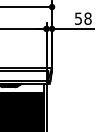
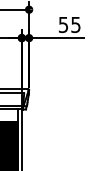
text: (87, 18) -> (75, 24), 58 -> 55

